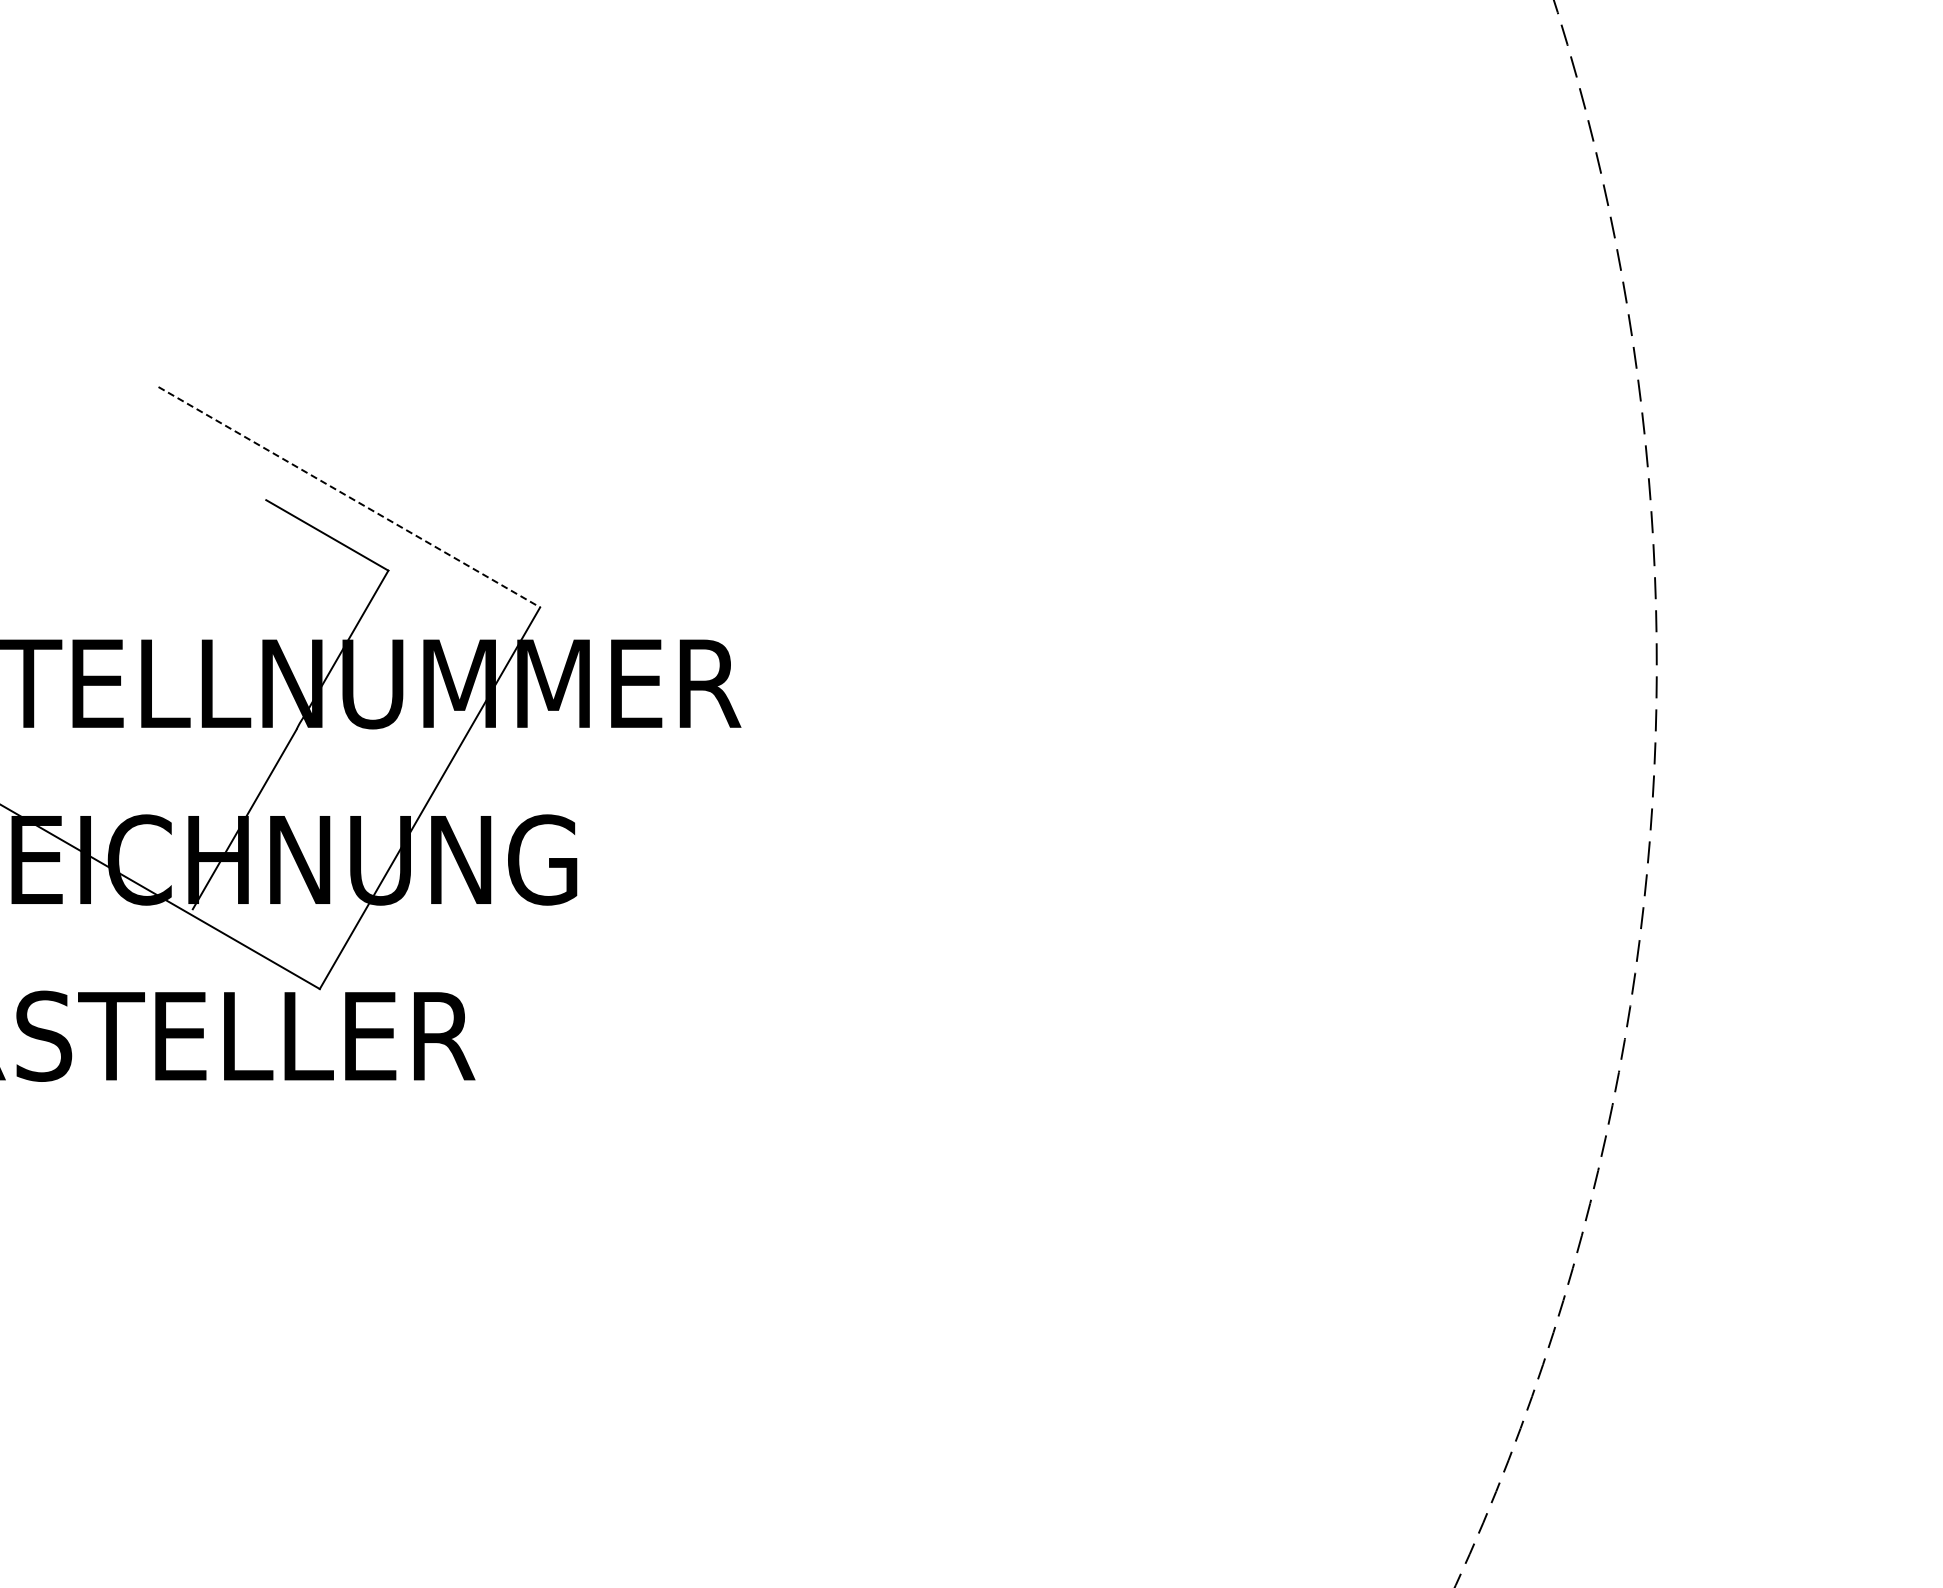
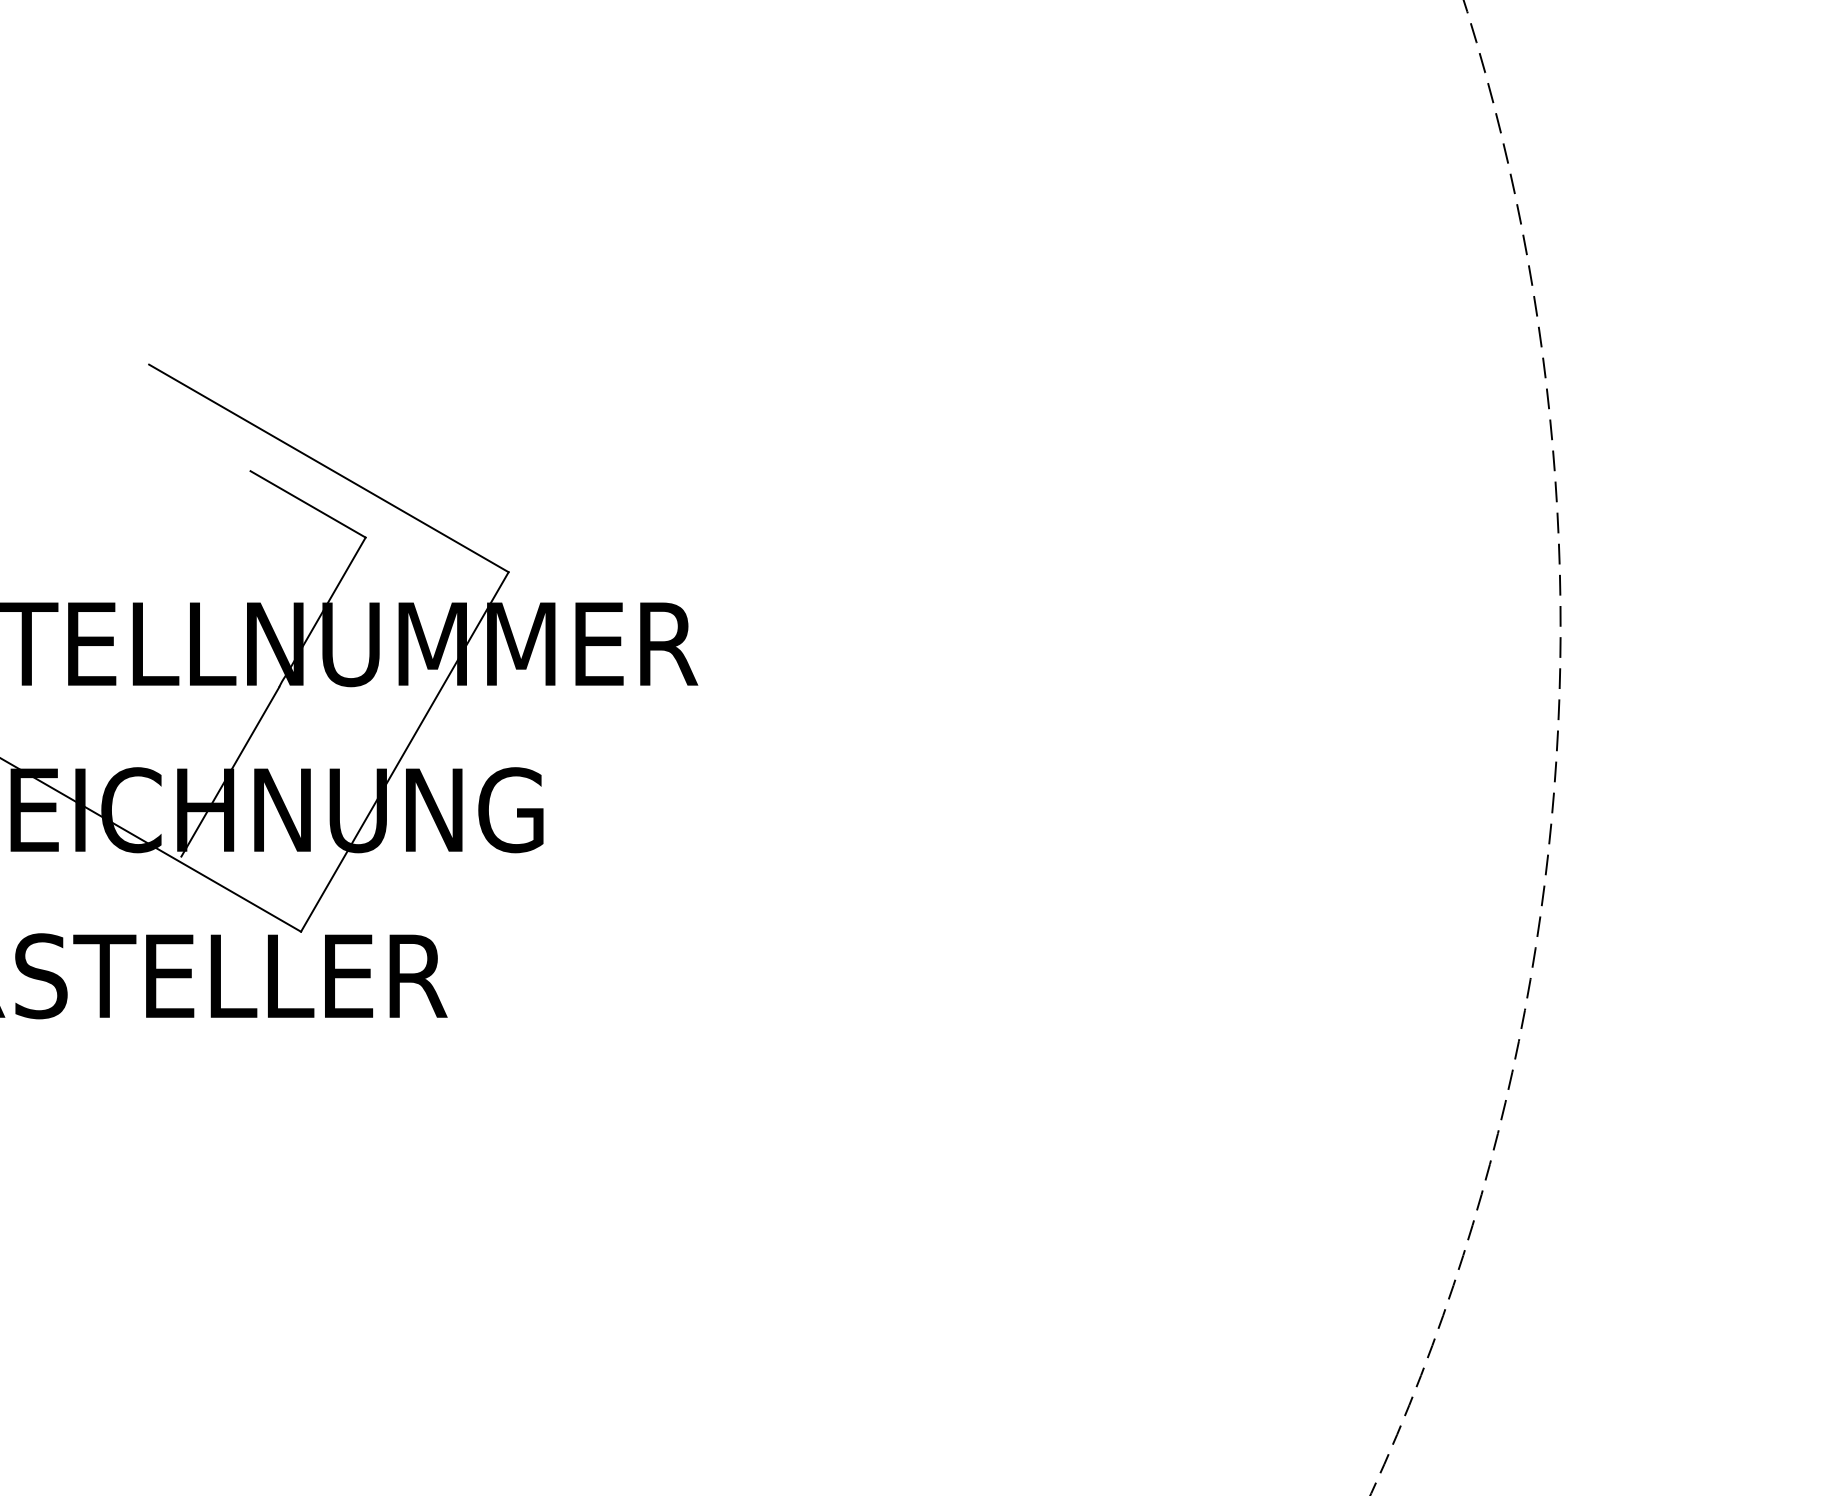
line: (349, 497) -> (329, 468), dashed -> solid

